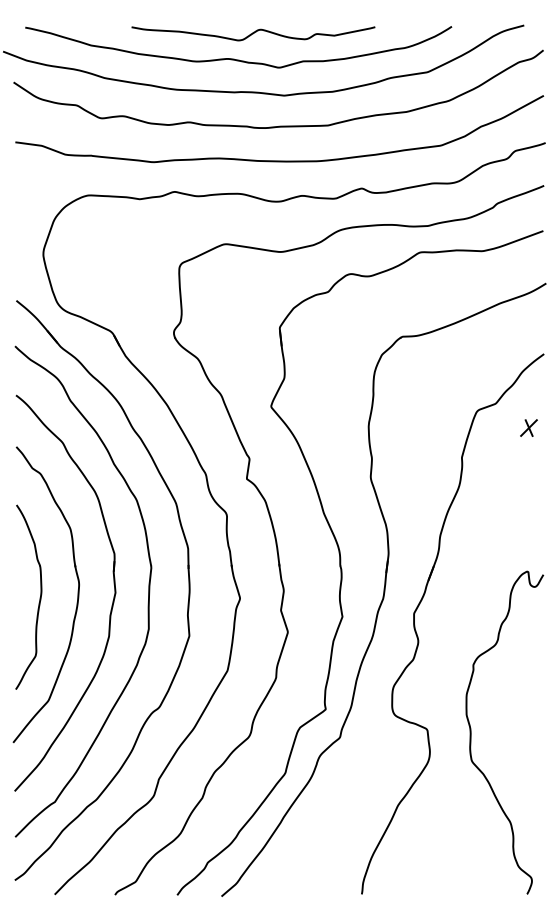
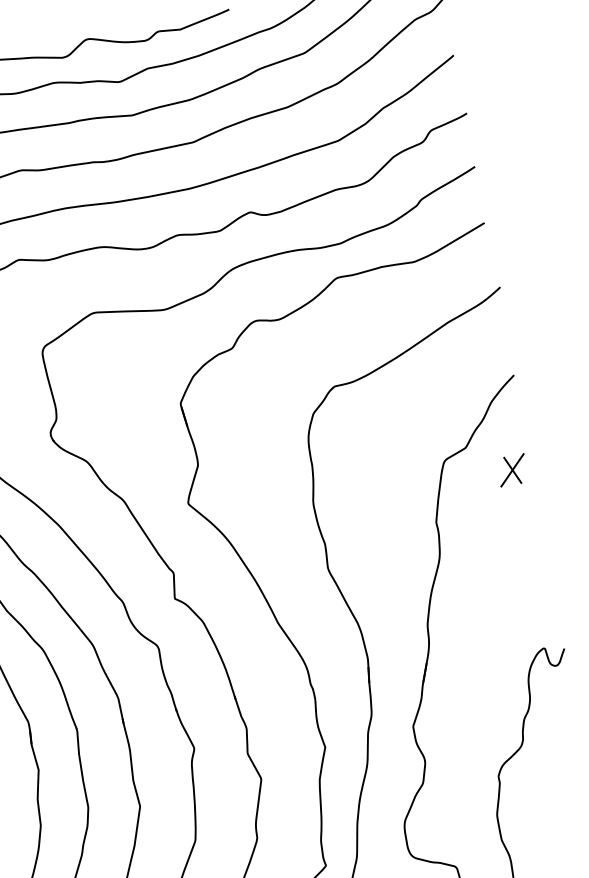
part: (528, 427) -> (511, 469), size x1.4

